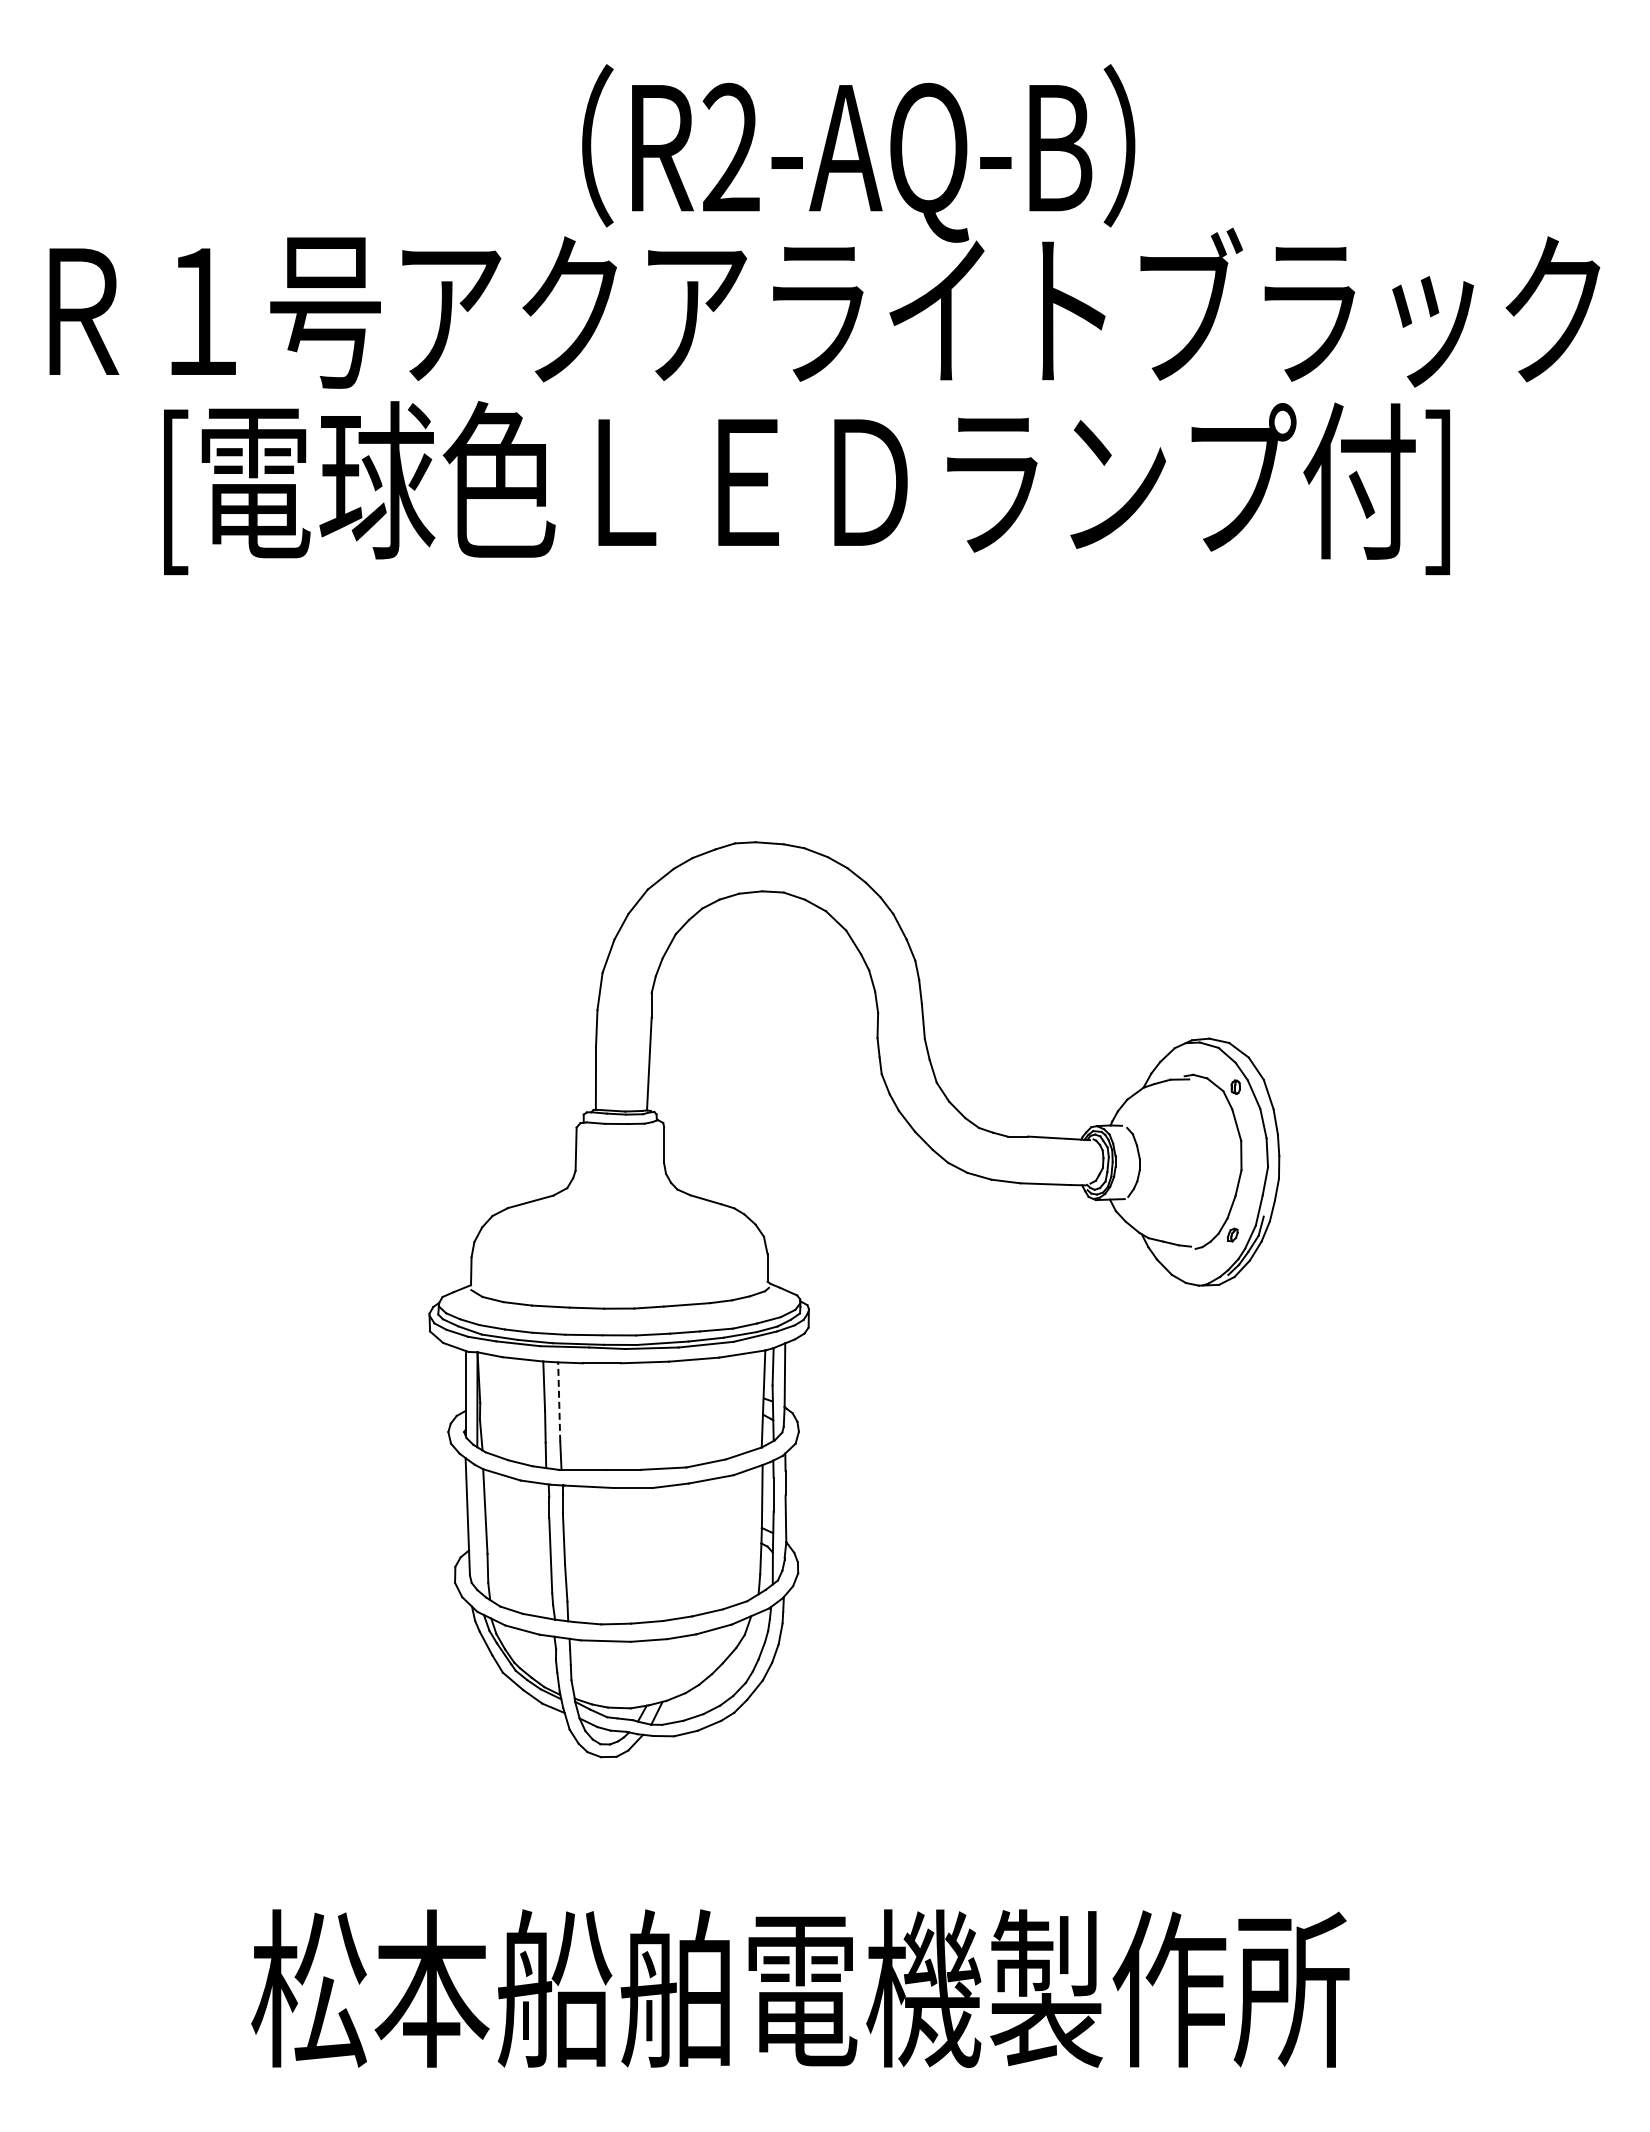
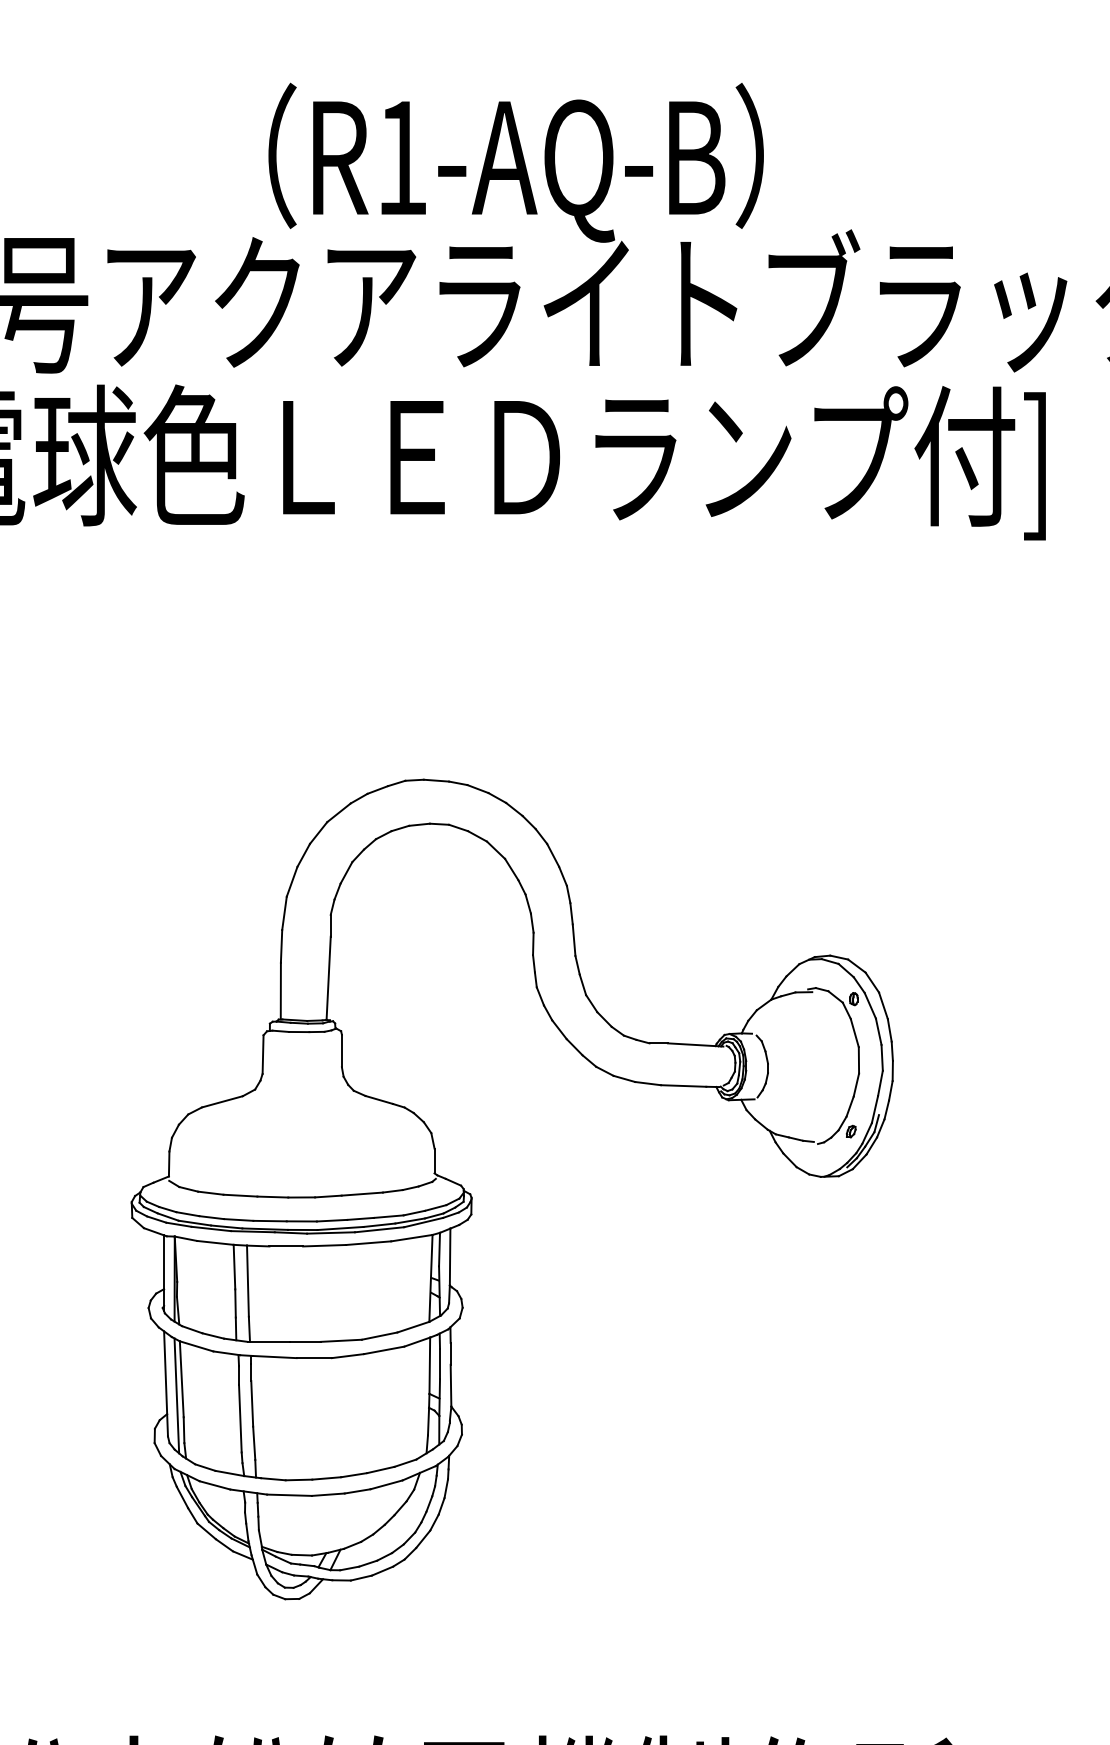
text: (730, 146) -> (401, 156), R2-AQ-B -> R1-AQ-B
line: (559, 1402) -> (248, 1281), dashed -> solid
line: (479, 1530) -> (176, 1396), added

